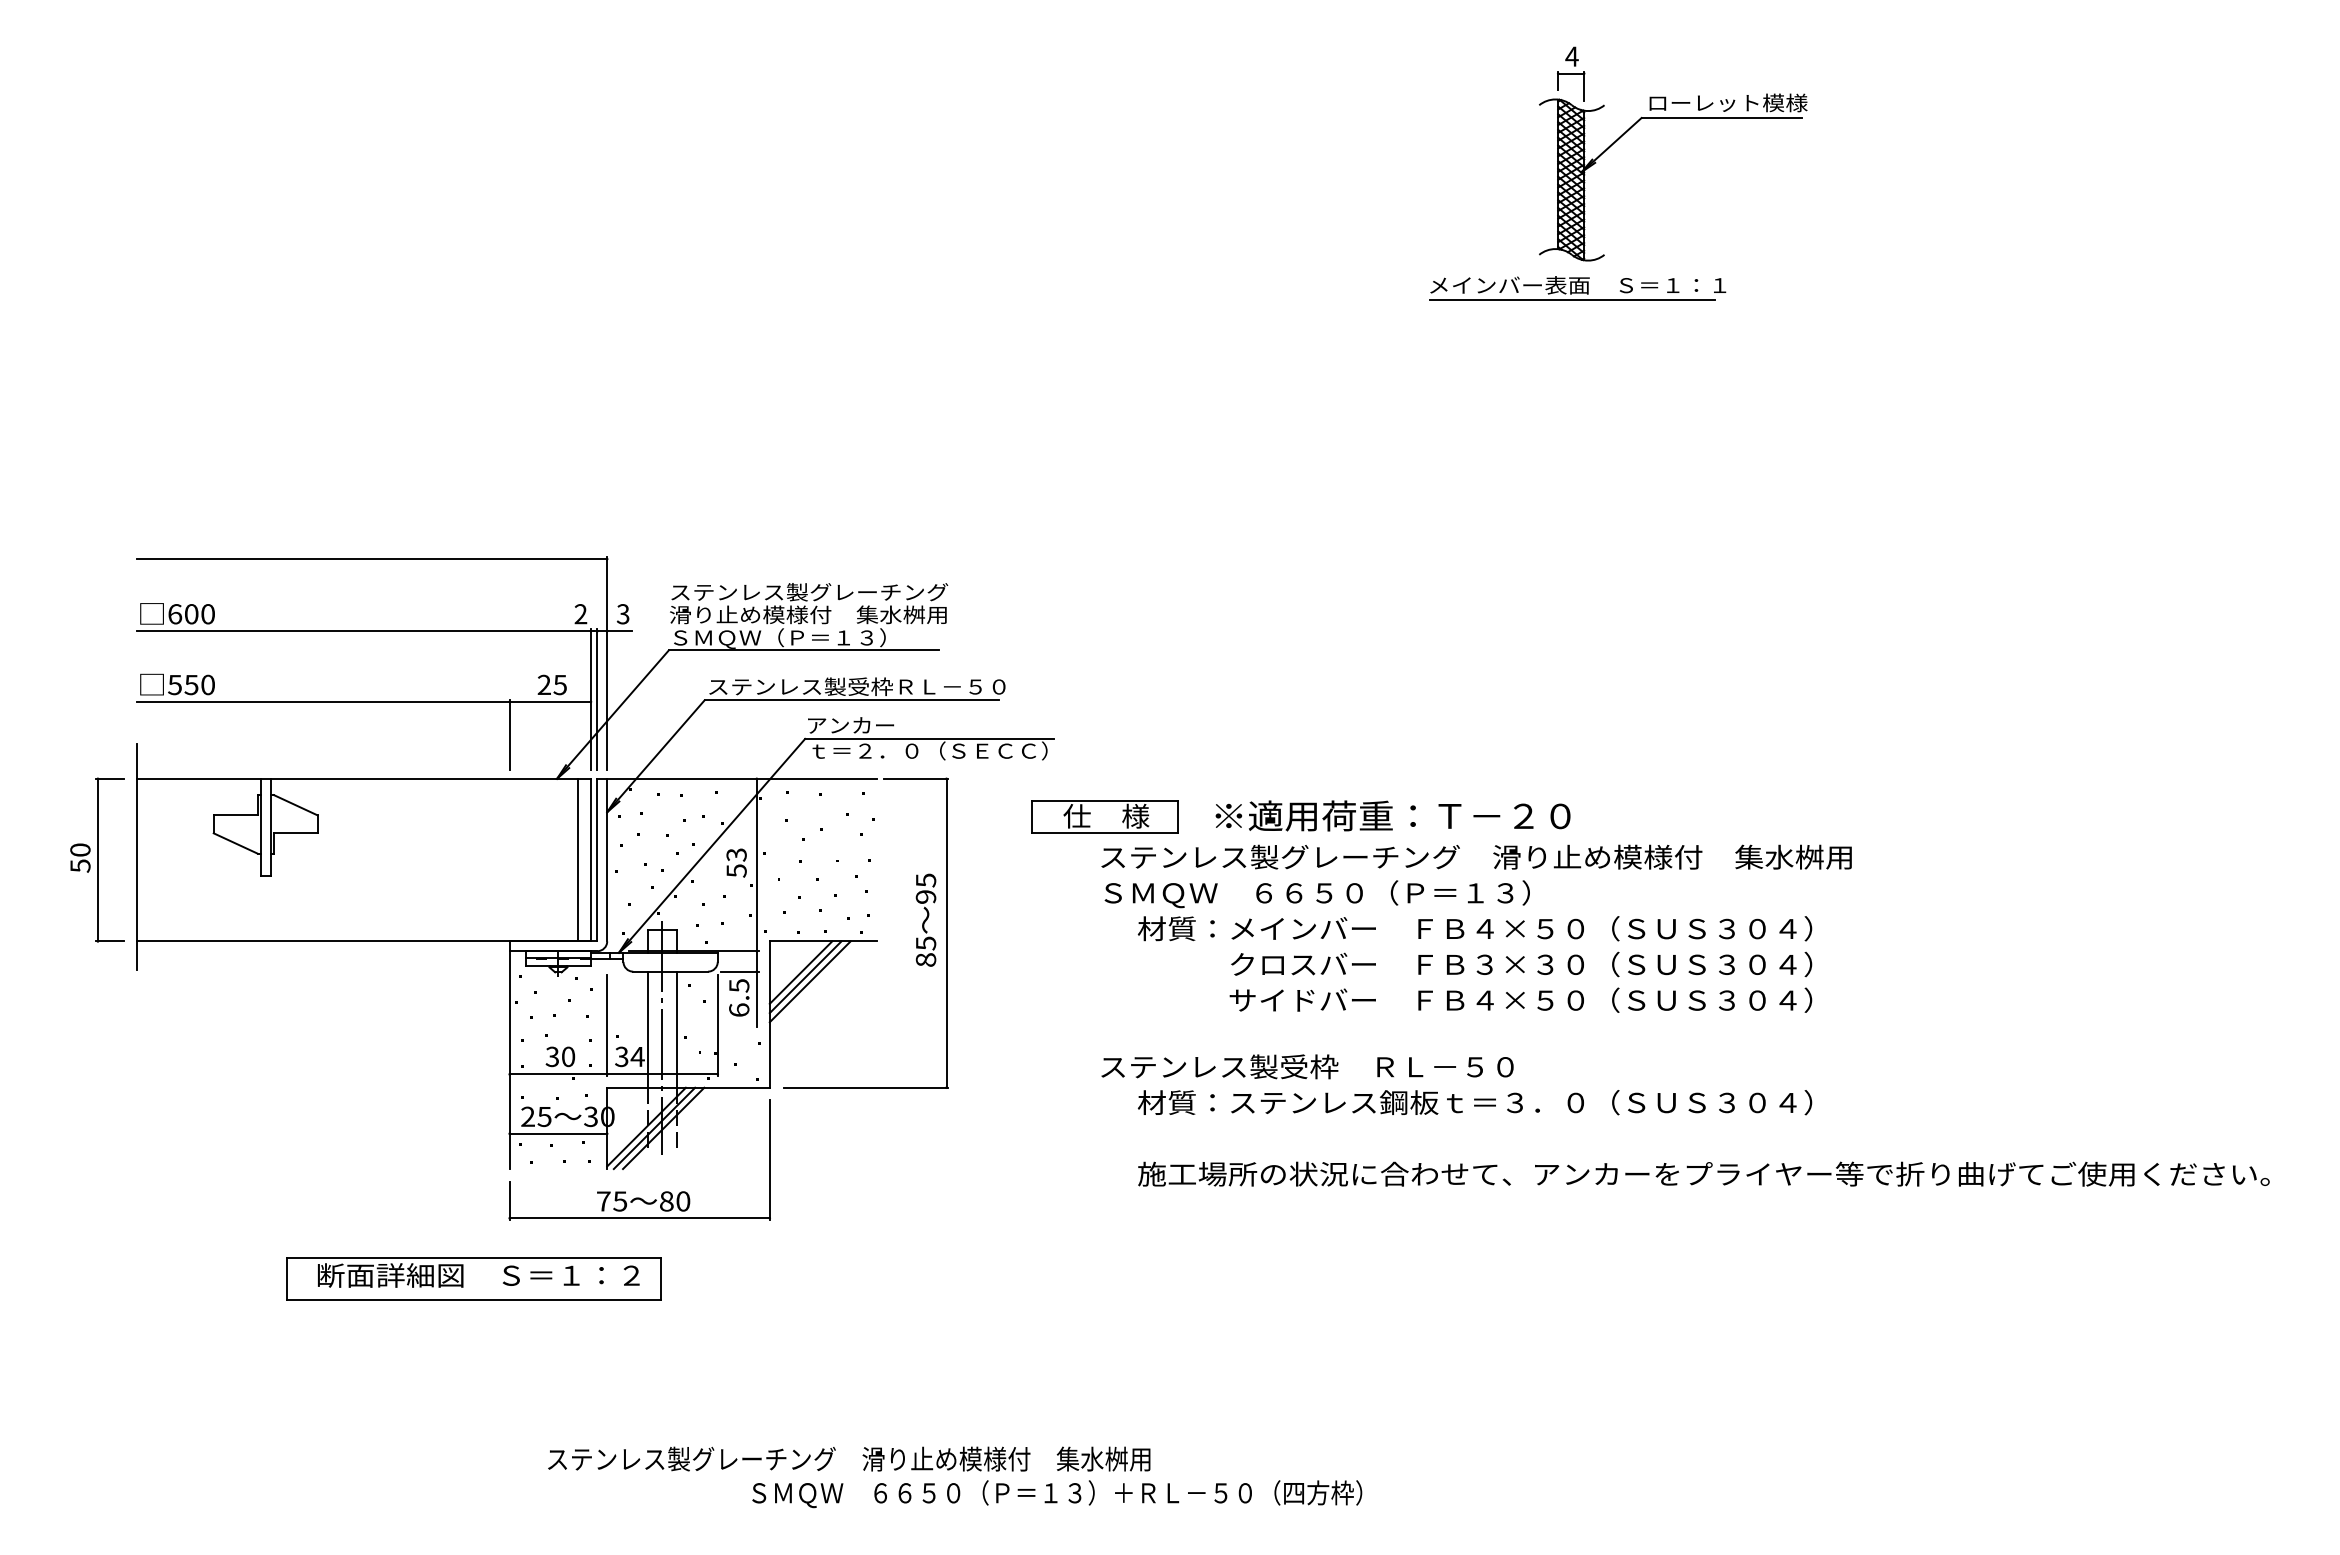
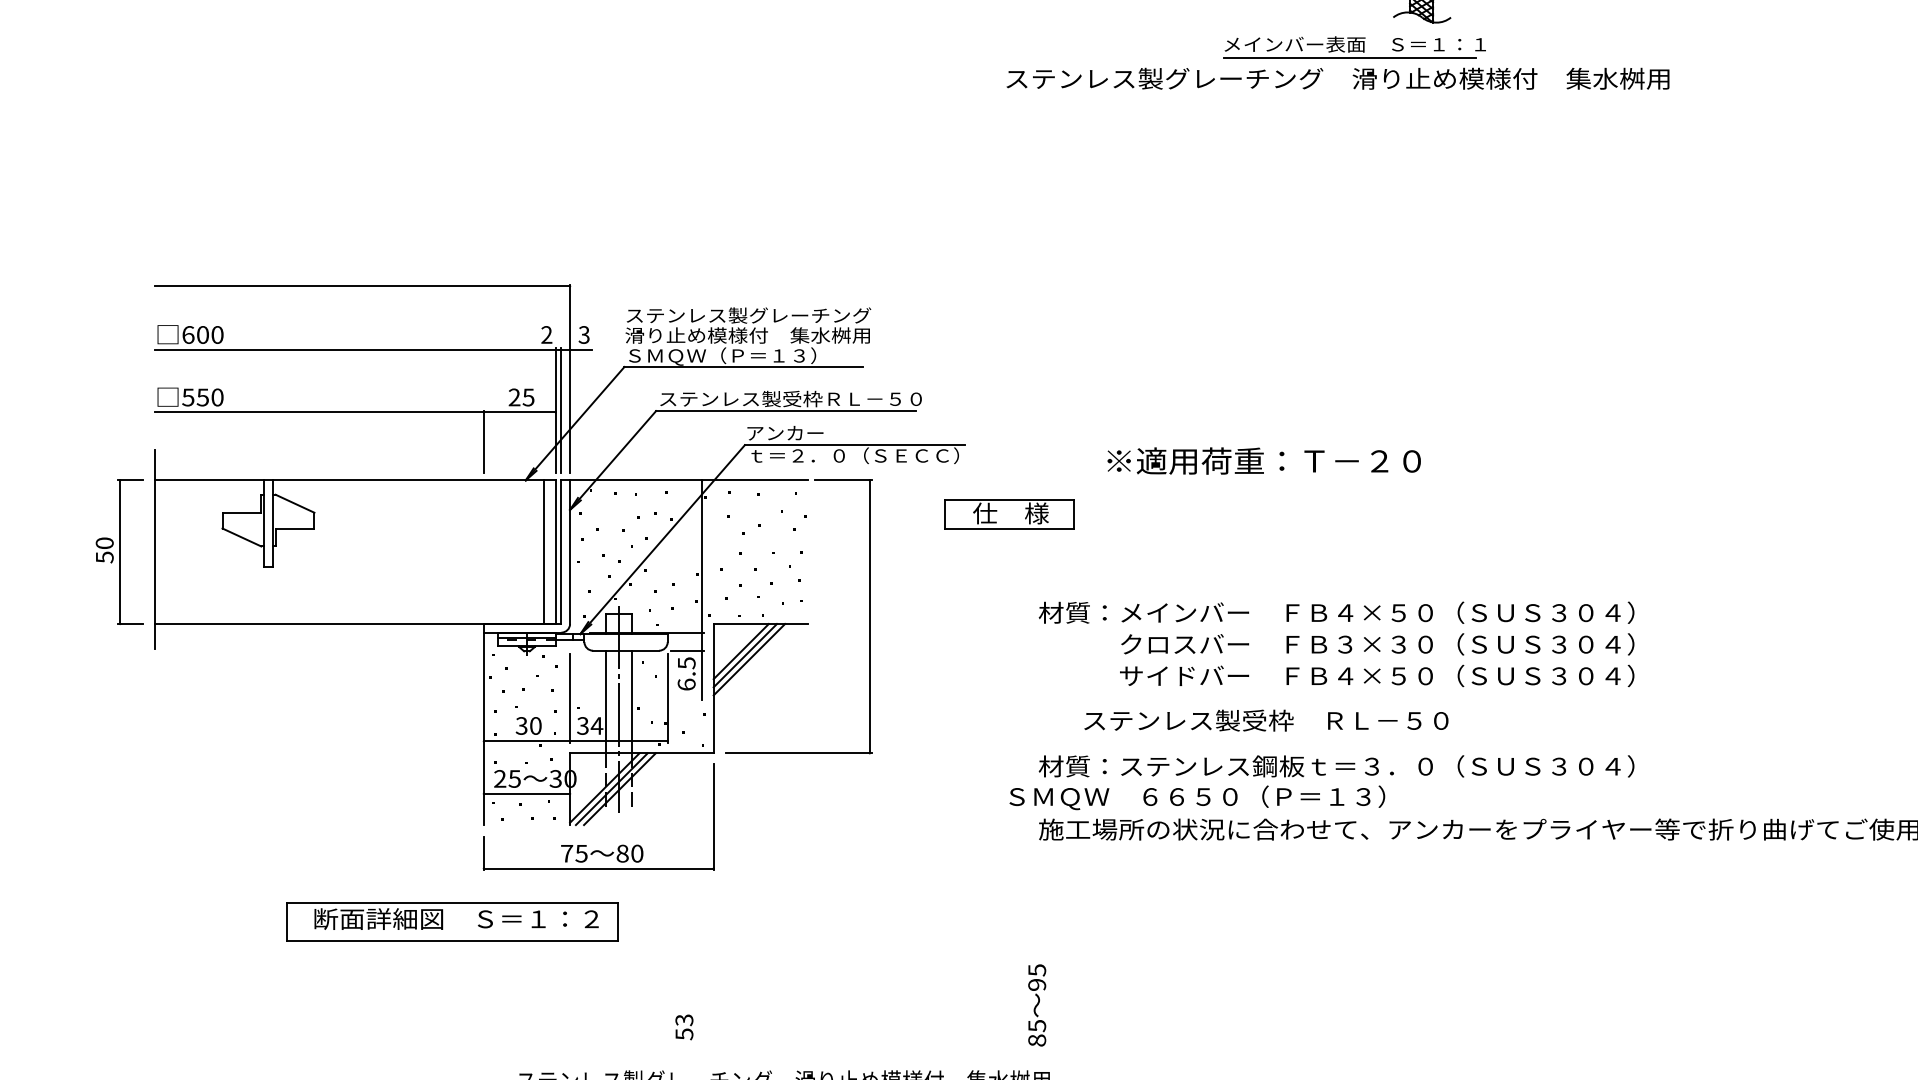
part: (1577, 288) -> (1354, 47), moved
text: (1392, 815) -> (1263, 460), moved
text: (1476, 856) -> (1337, 78), moved
text: (736, 862) -> (684, 1026), moved
text: (1316, 894) -> (1196, 798), moved
text: (925, 919) -> (1036, 1004), moved
text: (1307, 1066) -> (1266, 720), moved

